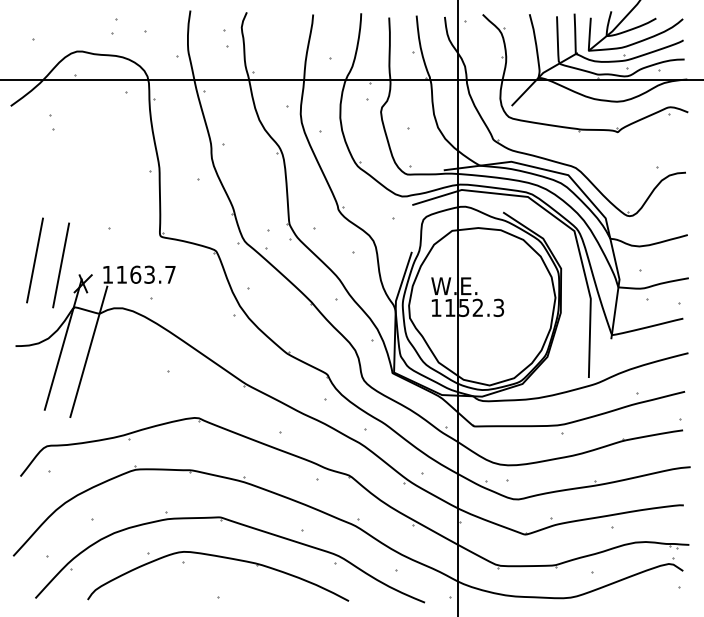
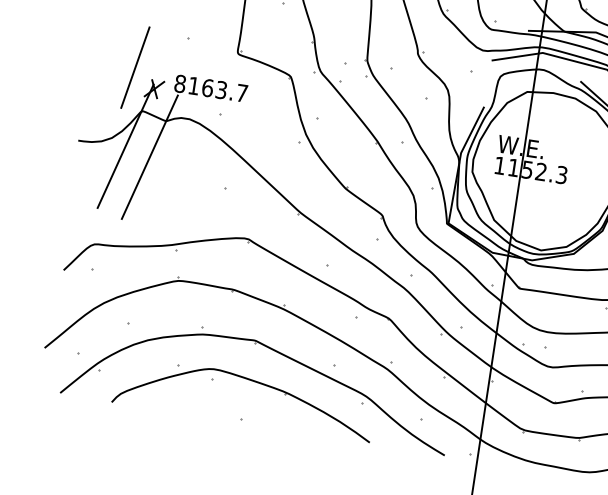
line: (34, 260) -> (109, 58), removed
text: (107, 274) -> (179, 83), 1163.7 -> 8163.7

